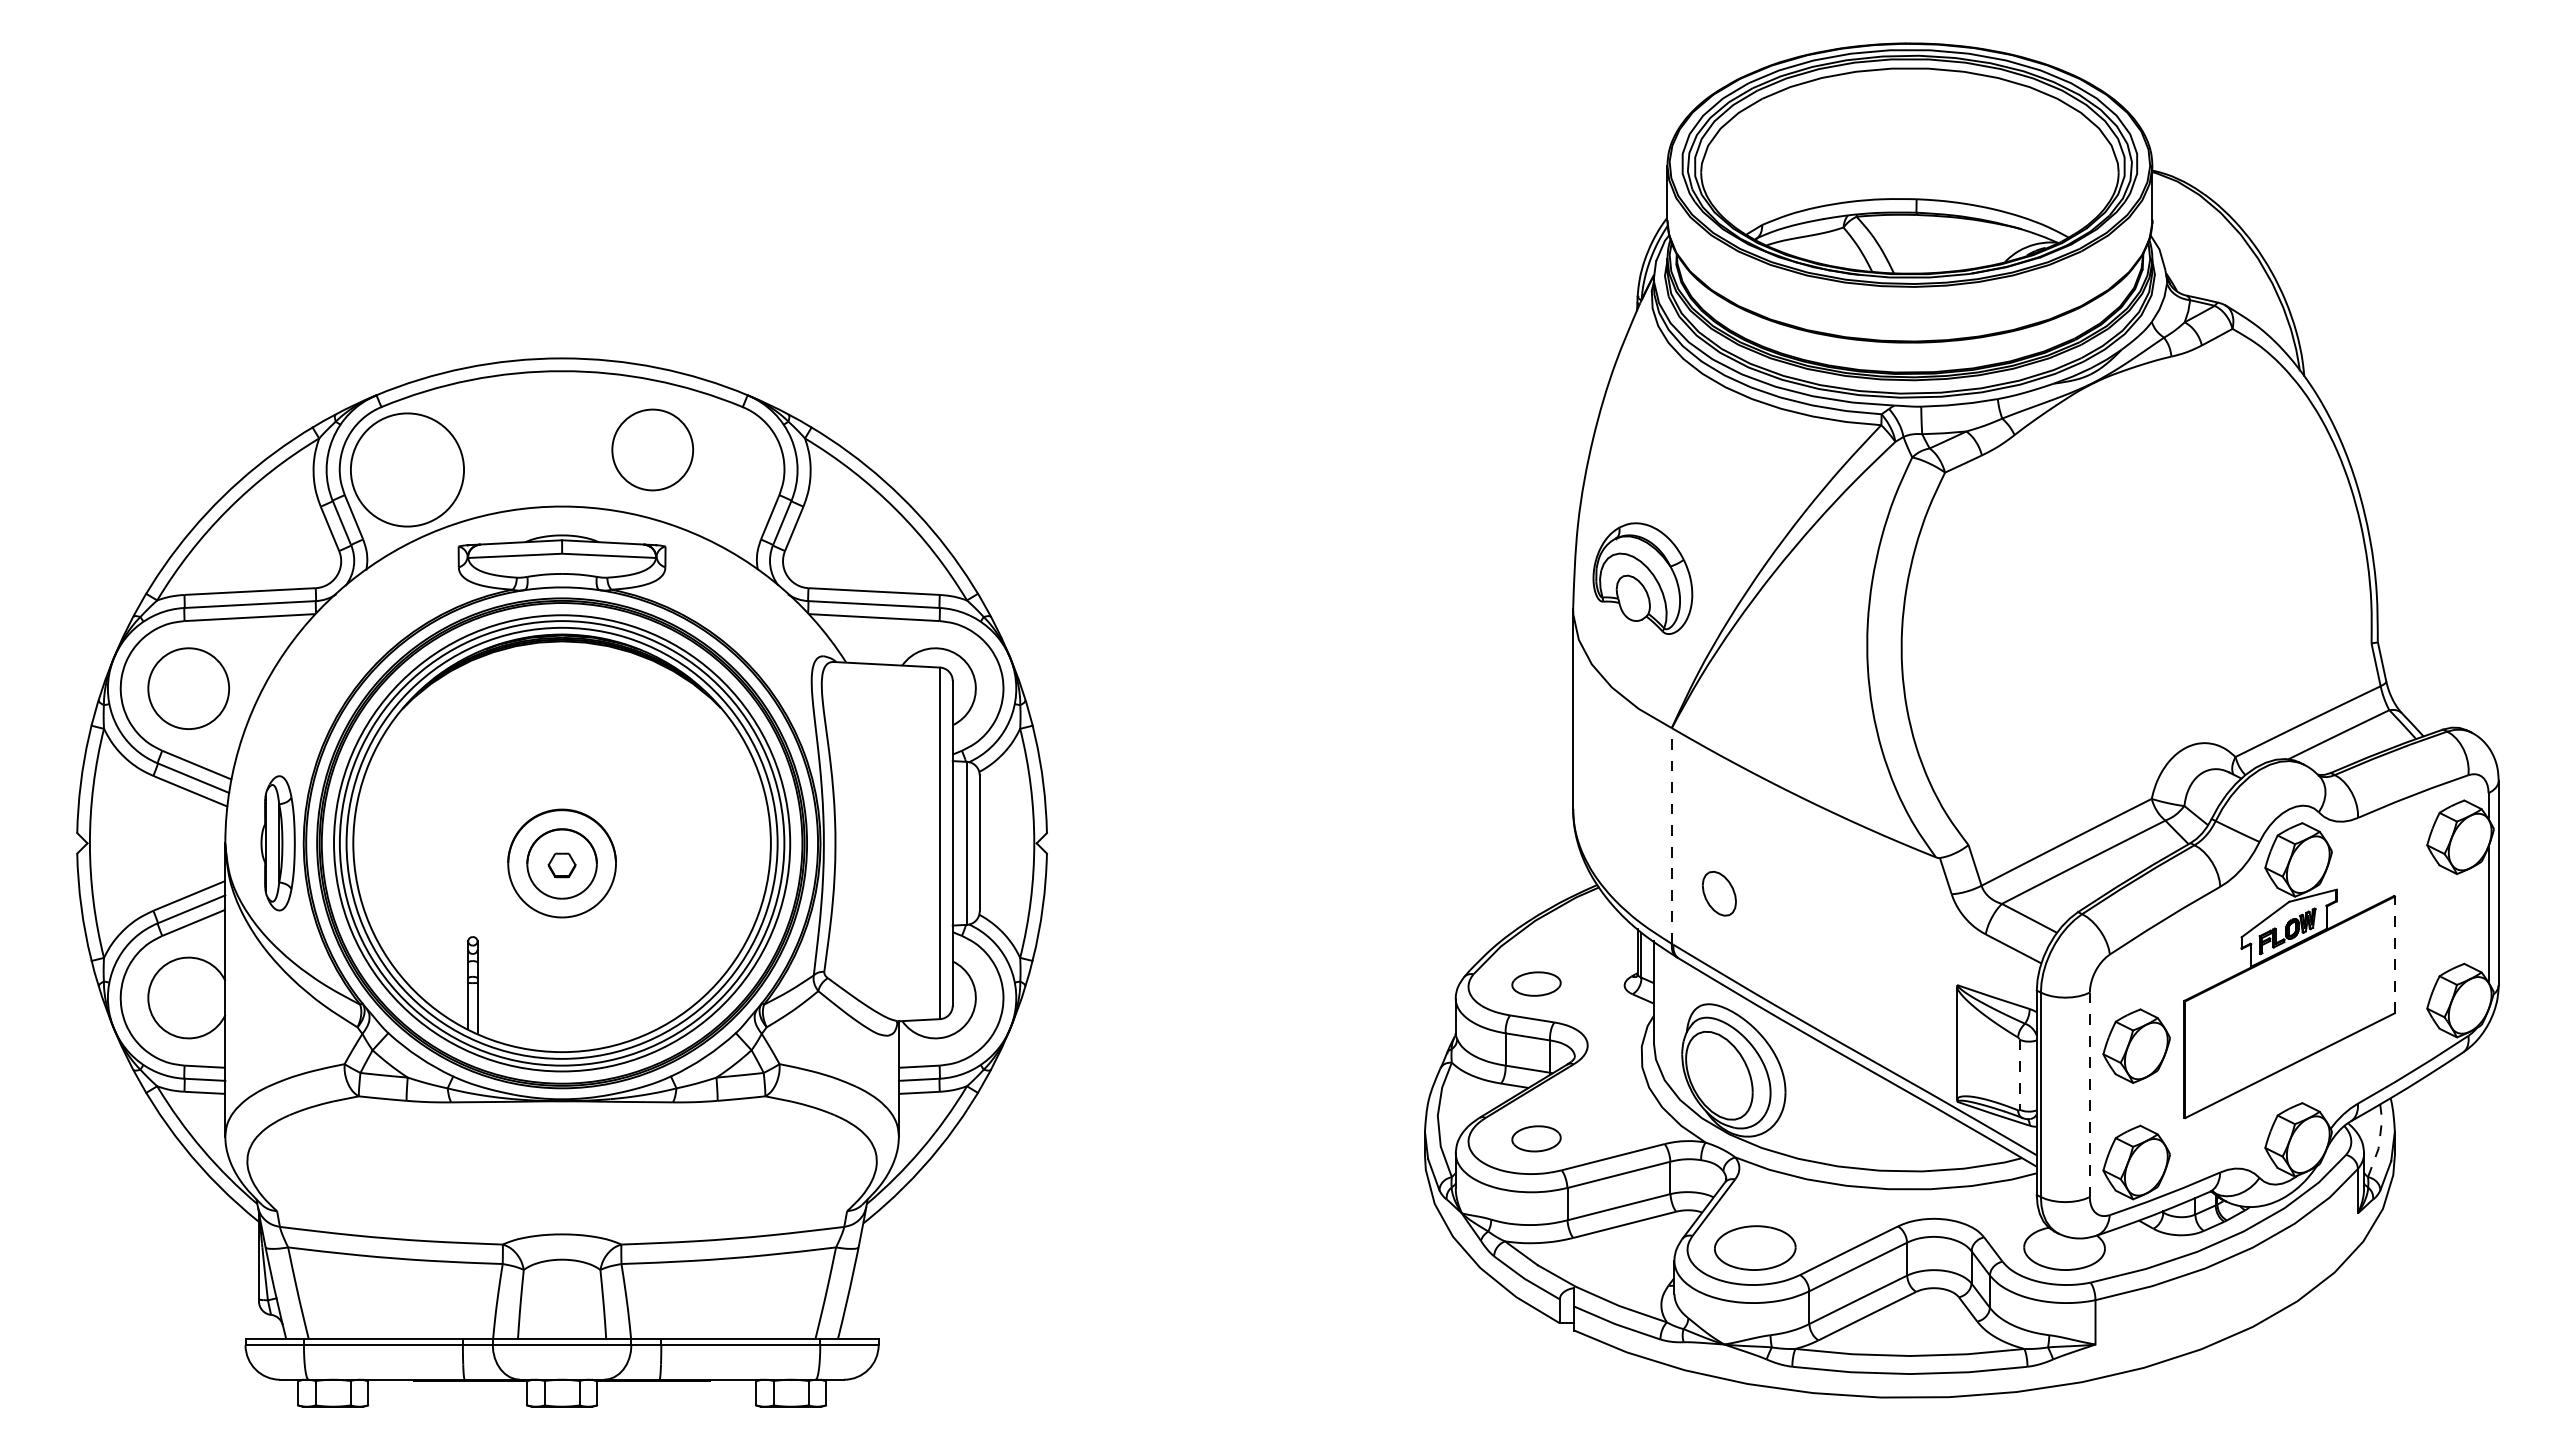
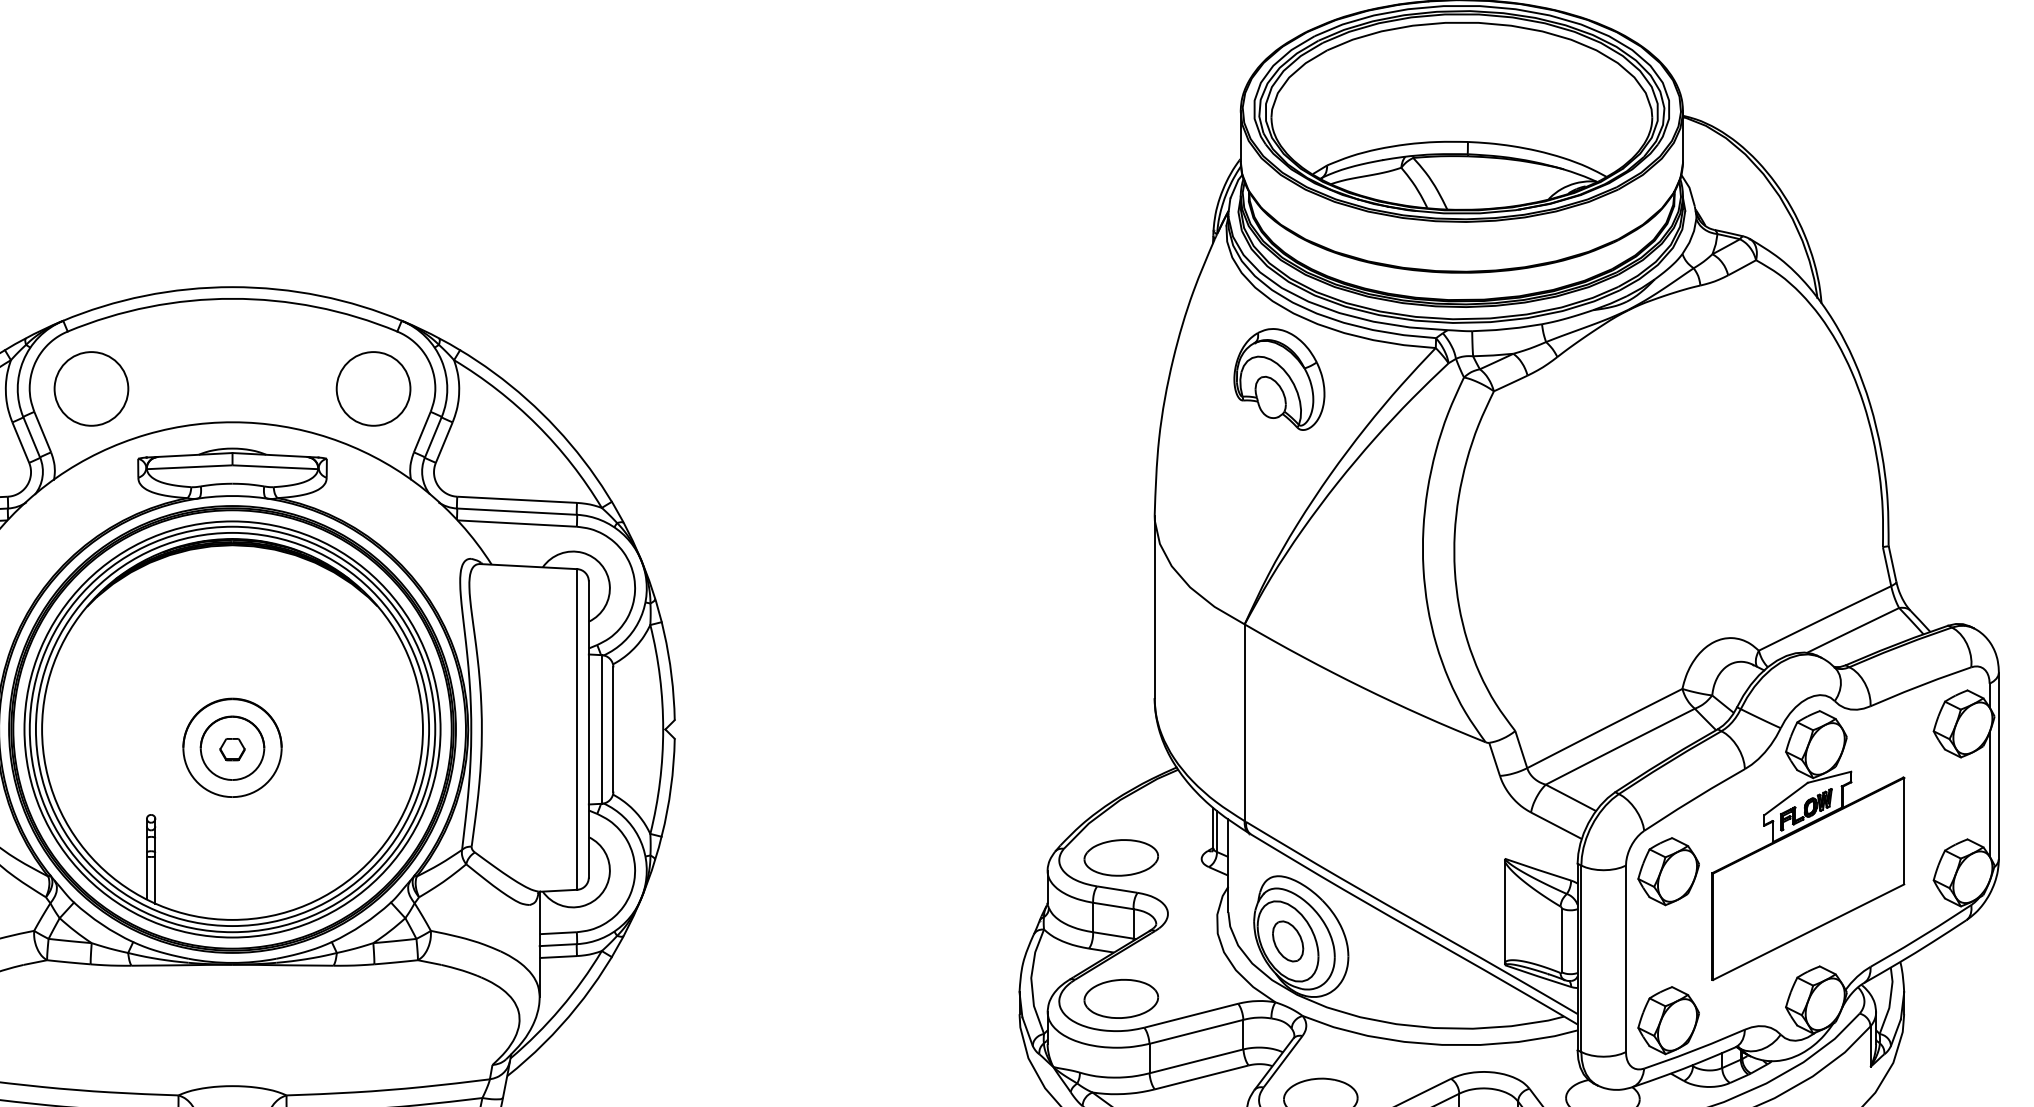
circle: (652, 449) -> (373, 388), moved
circle: (407, 469) -> (91, 388), size x0.71
part: (1642, 578) -> (1279, 379), moved
line: (1671, 835) -> (1244, 722), dashed -> solid
part: (1718, 893) -> (1287, 941), moved
line: (2394, 954) -> (1903, 830), dashed -> solid
part: (1536, 983) -> (1121, 857), size x1.67
part: (2136, 1045) -> (1668, 870), moved
line: (2019, 1074) -> (1561, 940), dashed -> solid
line: (2089, 1095) -> (1625, 959), dashed -> solid
part: (1536, 1138) -> (1121, 998), size x1.67
line: (2379, 1141) -> (1890, 1001), dashed -> solid

